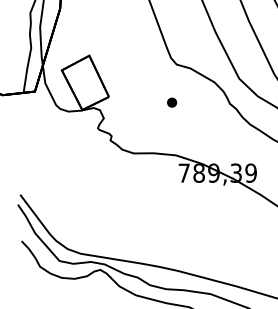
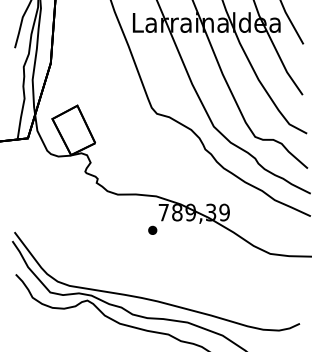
part: (171, 101) -> (152, 229), moved

